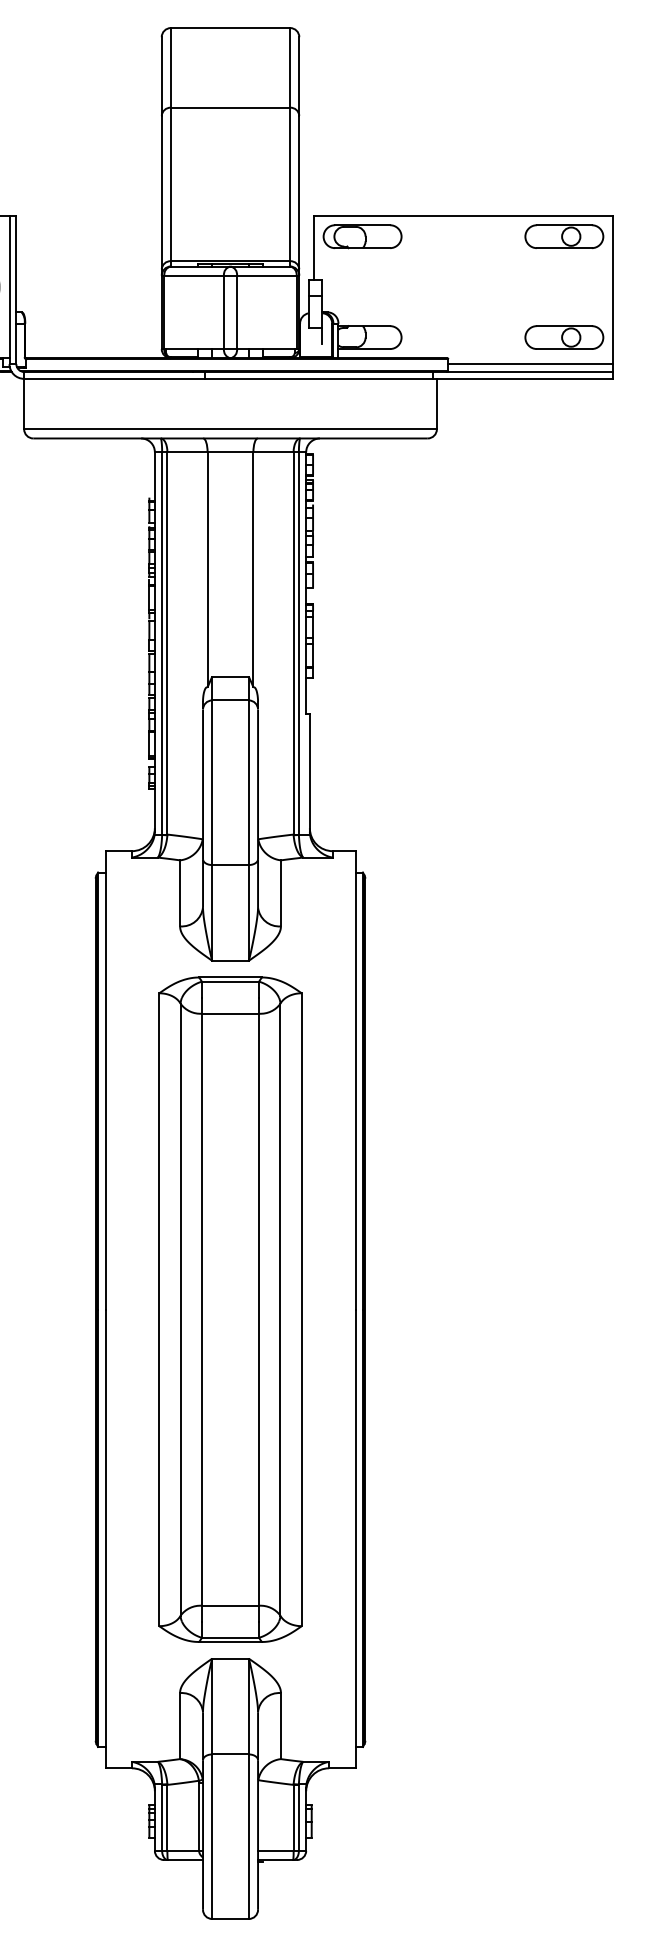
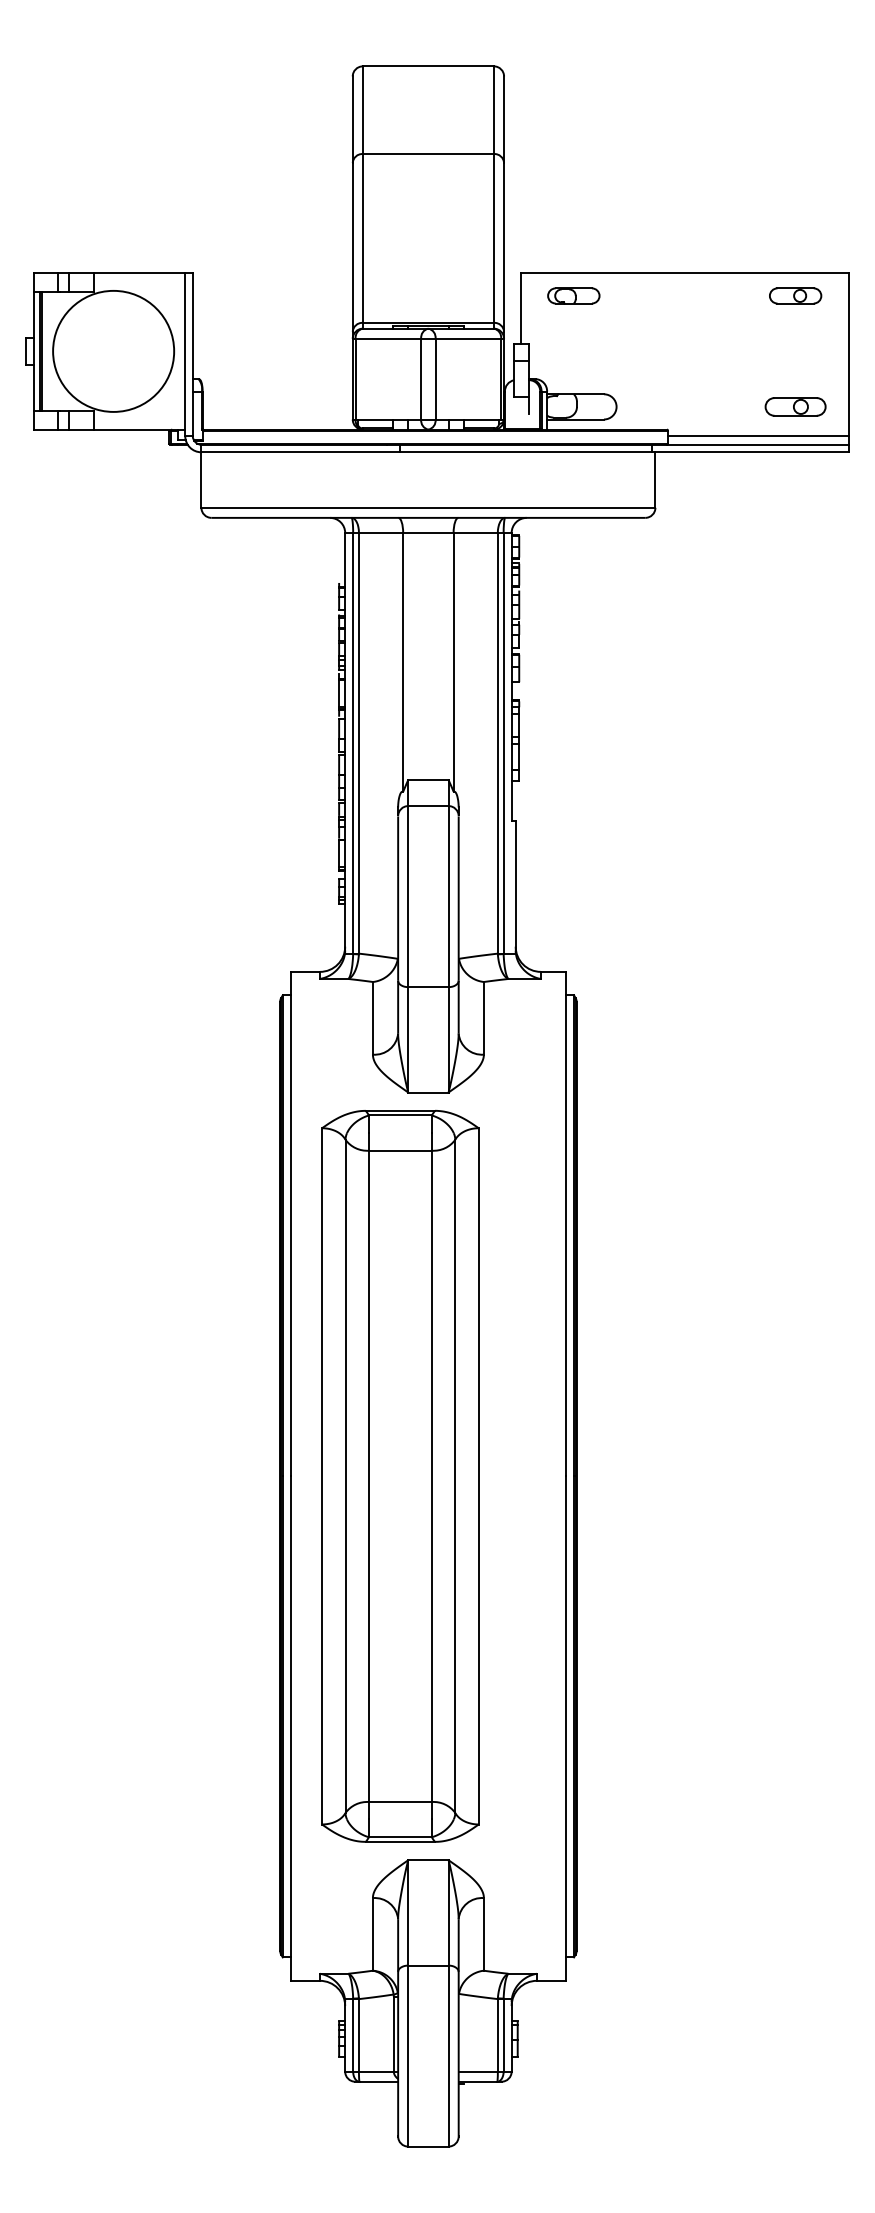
part: (362, 236) -> (573, 295), size x0.6
part: (564, 236) -> (795, 295), size x0.6
part: (564, 337) -> (795, 406), size x0.7
part: (230, 1308) -> (400, 1475), moved

